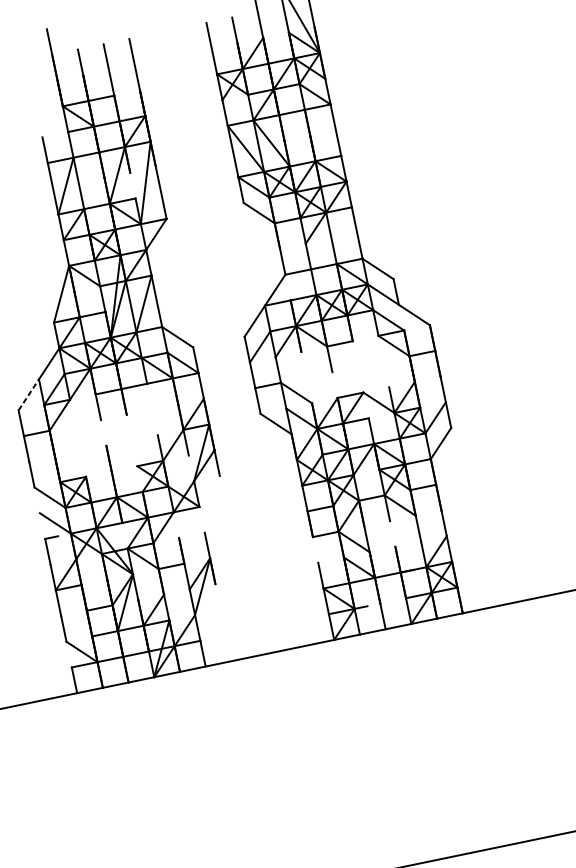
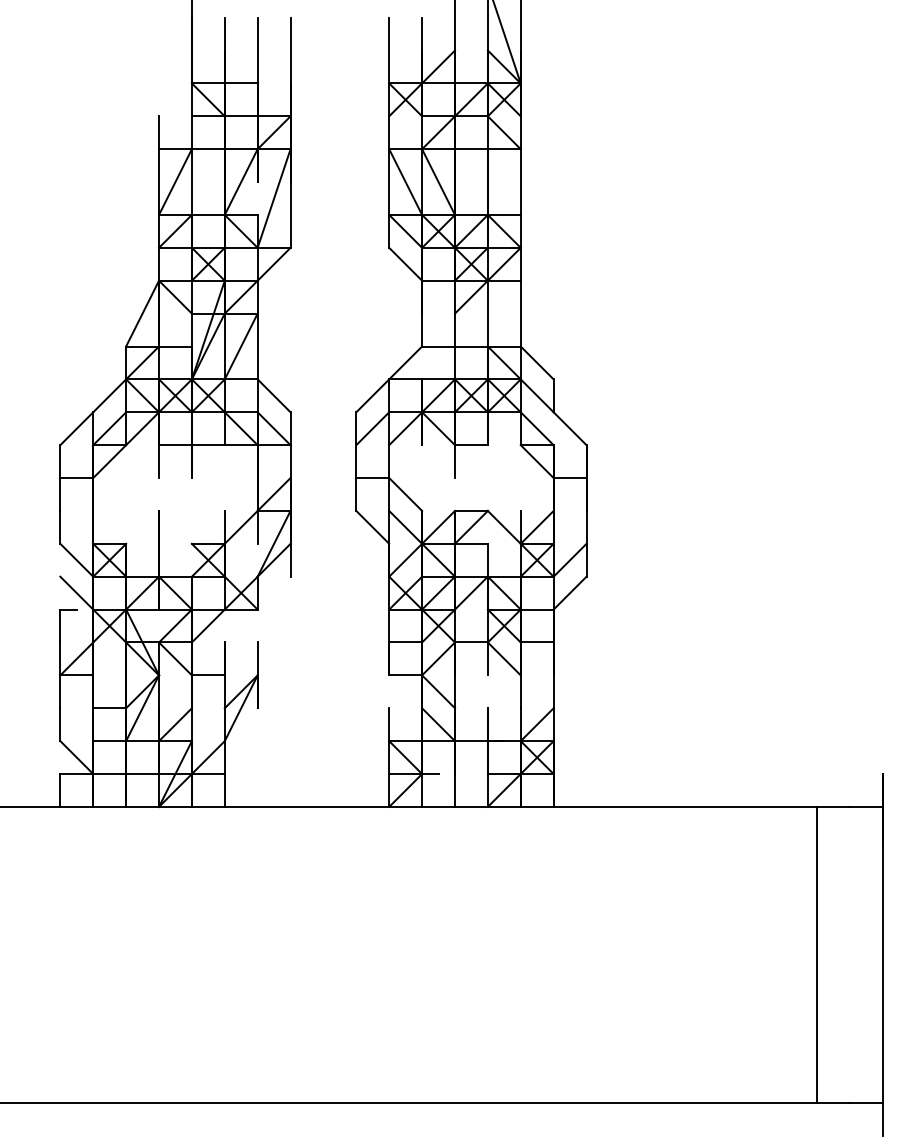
line: (29, 394) -> (77, 428), dashed -> solid

